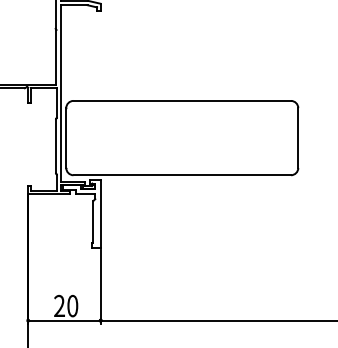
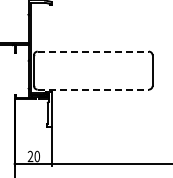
line: (182, 100) -> (93, 51), solid -> dashed
line: (182, 174) -> (93, 89), solid -> dashed

